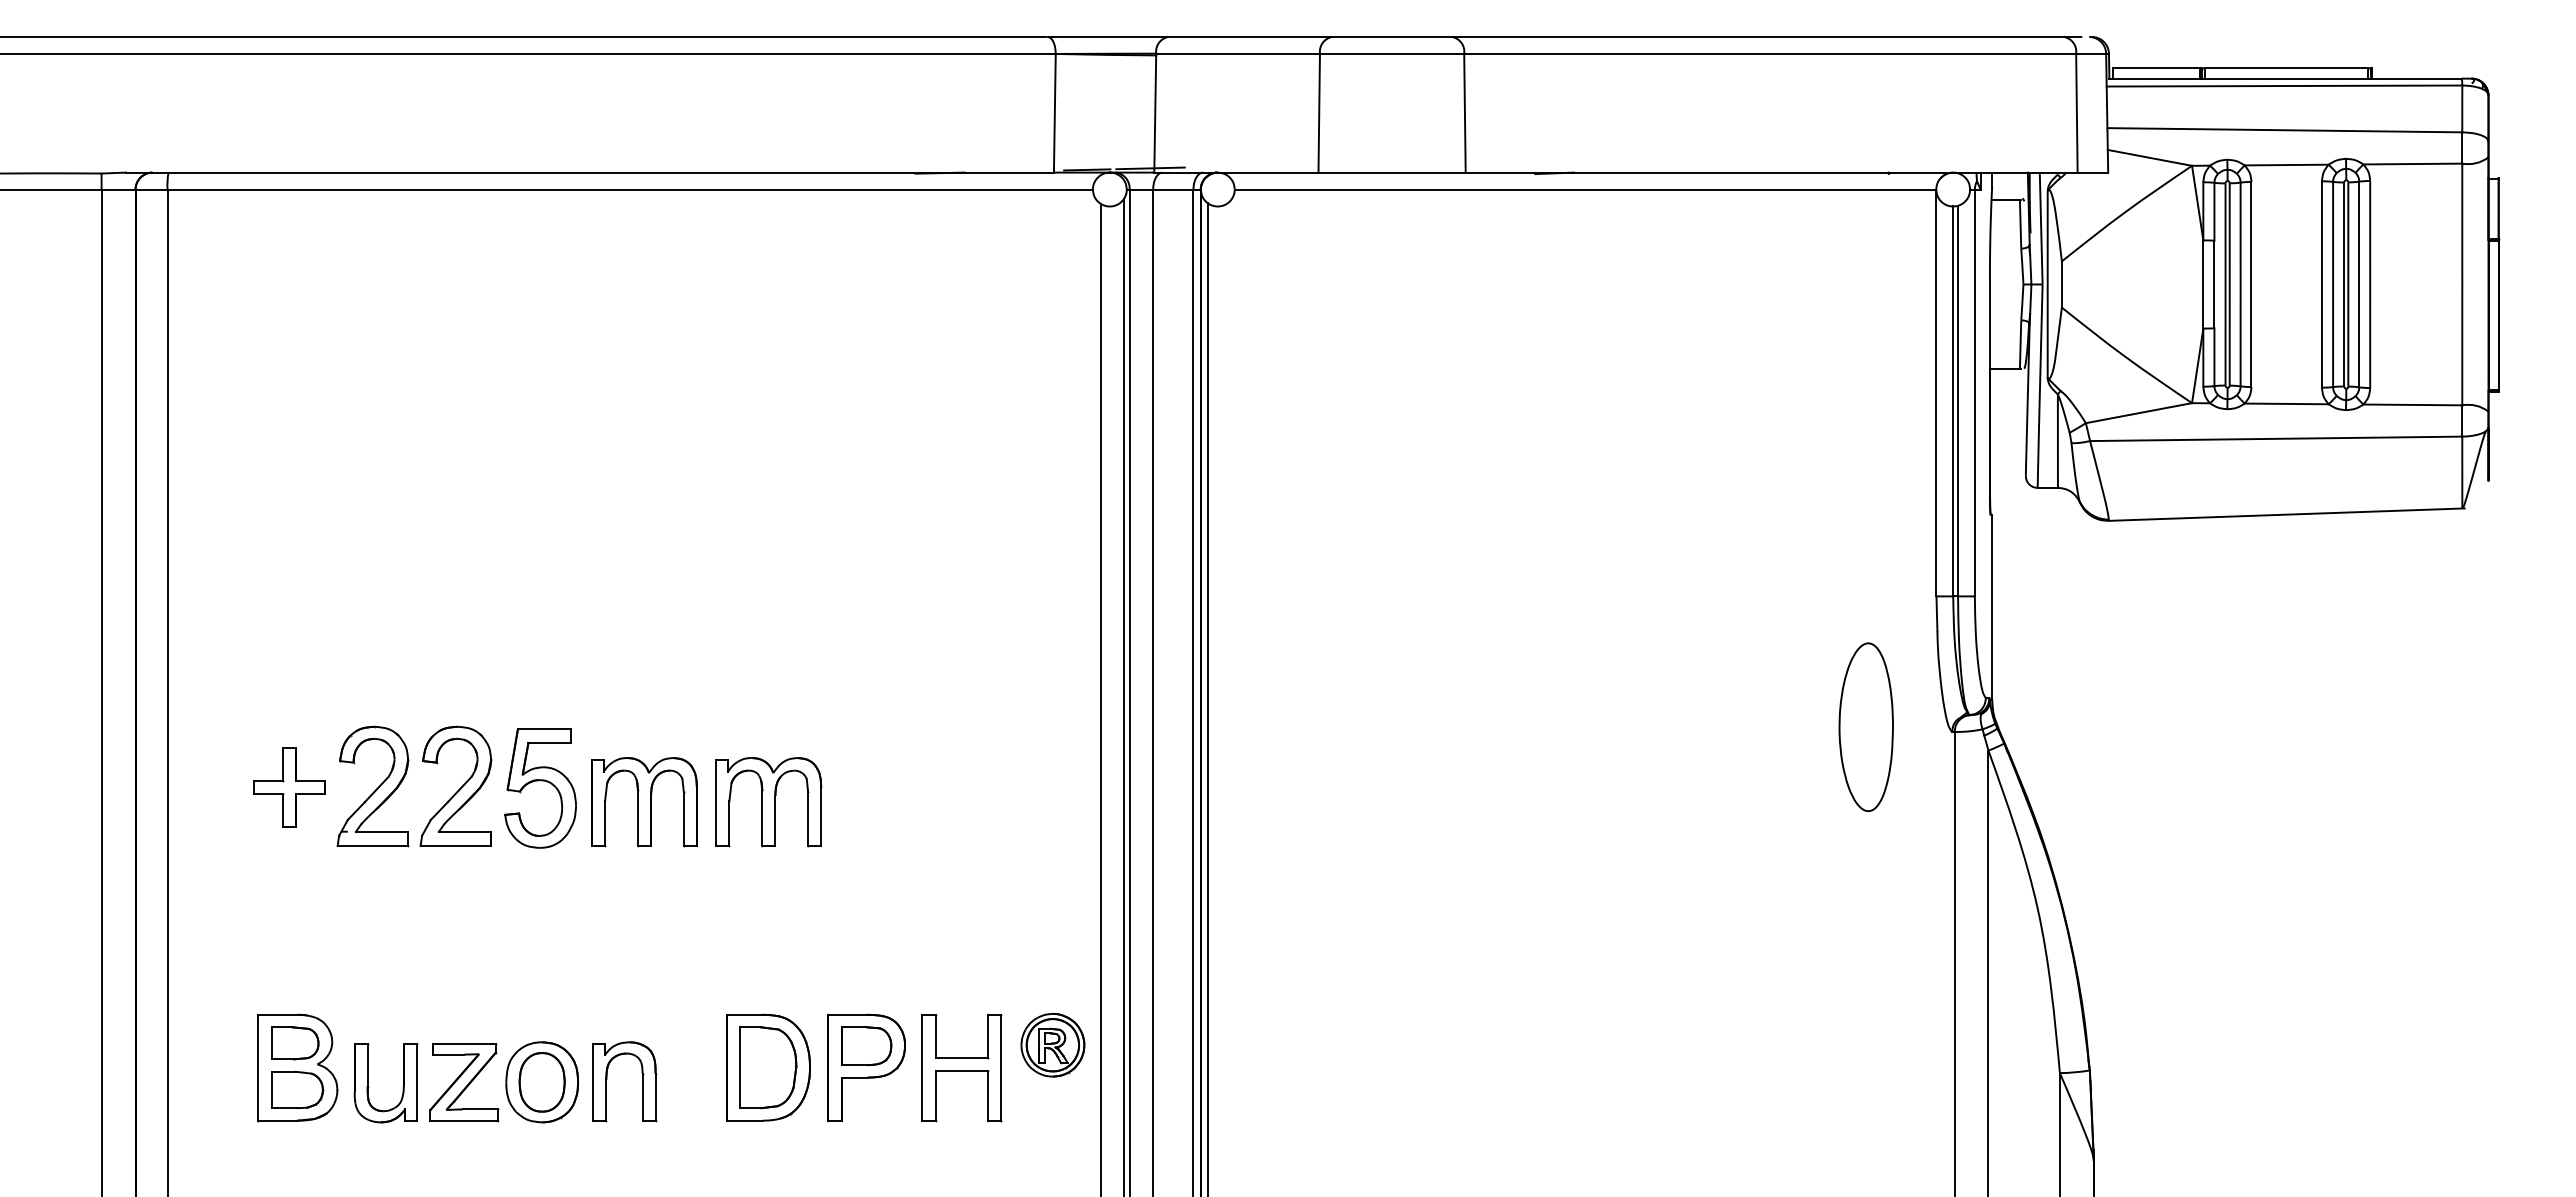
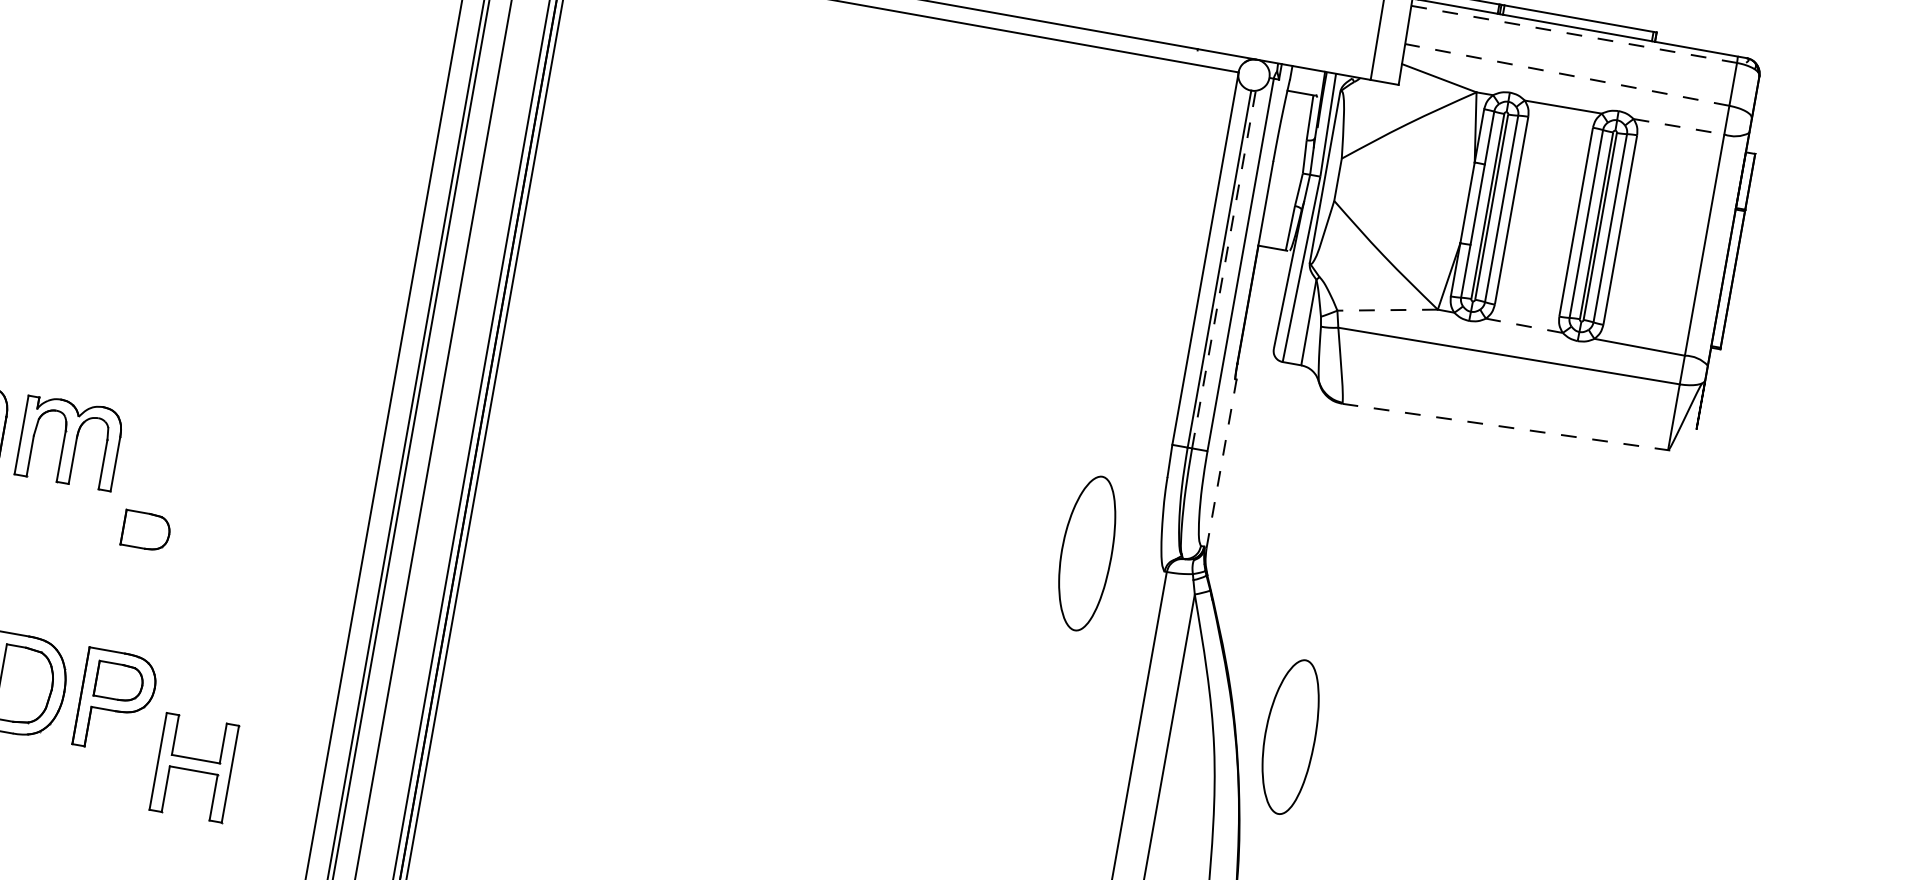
line: (2284, 86) -> (1574, 34), solid -> dashed
line: (2284, 130) -> (1566, 75), solid -> dashed
line: (2413, 164) -> (1679, 127), solid -> dashed
line: (1958, 400) -> (1224, 269), solid -> dashed
line: (2286, 403) -> (1524, 325), solid -> dashed
line: (2138, 413) -> (1387, 310), solid -> dashed
line: (2287, 514) -> (1507, 427), solid -> dashed
line: (1992, 606) -> (1222, 463), solid -> dashed
part: (866, 881) -> (146, 531), added
part: (2115, 882) -> (1289, 736), added
part: (1052, 1044) -> (290, 710), removed
part: (961, 1068) -> (193, 768), moved

